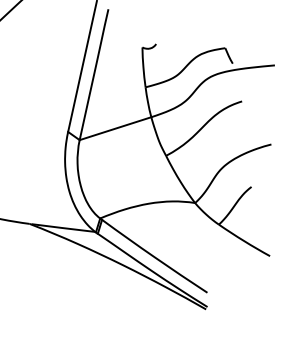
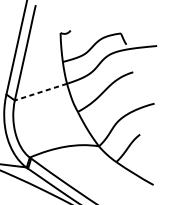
line: (115, 128) -> (40, 92), solid -> dashed

